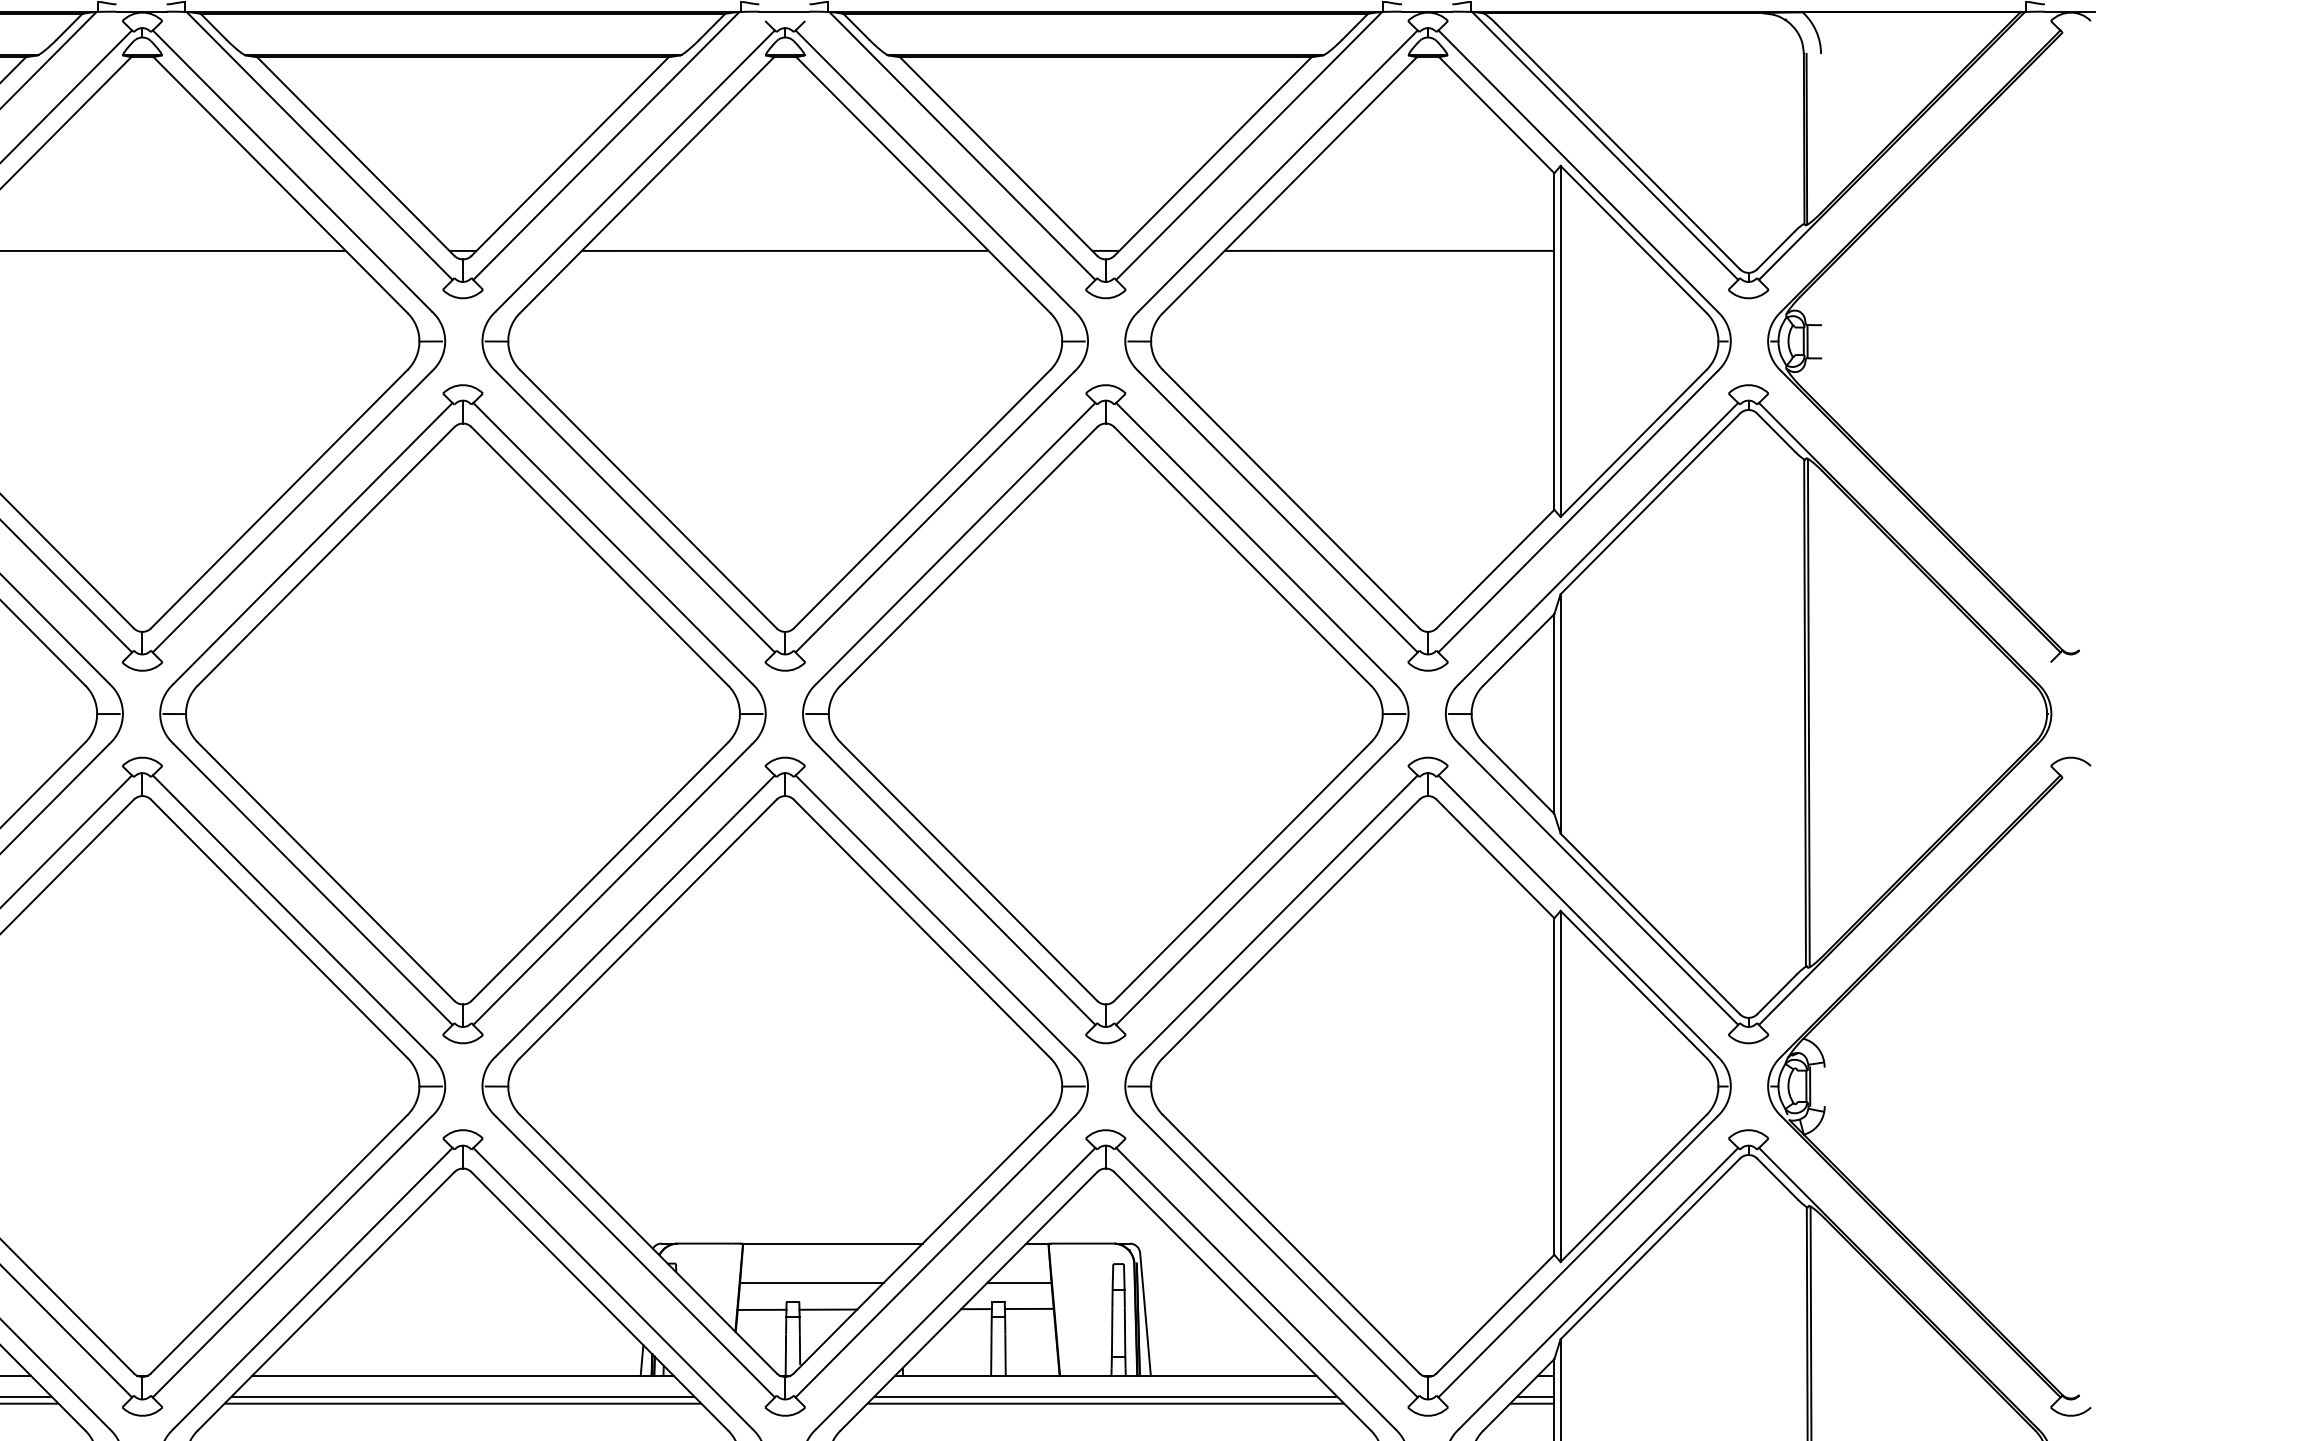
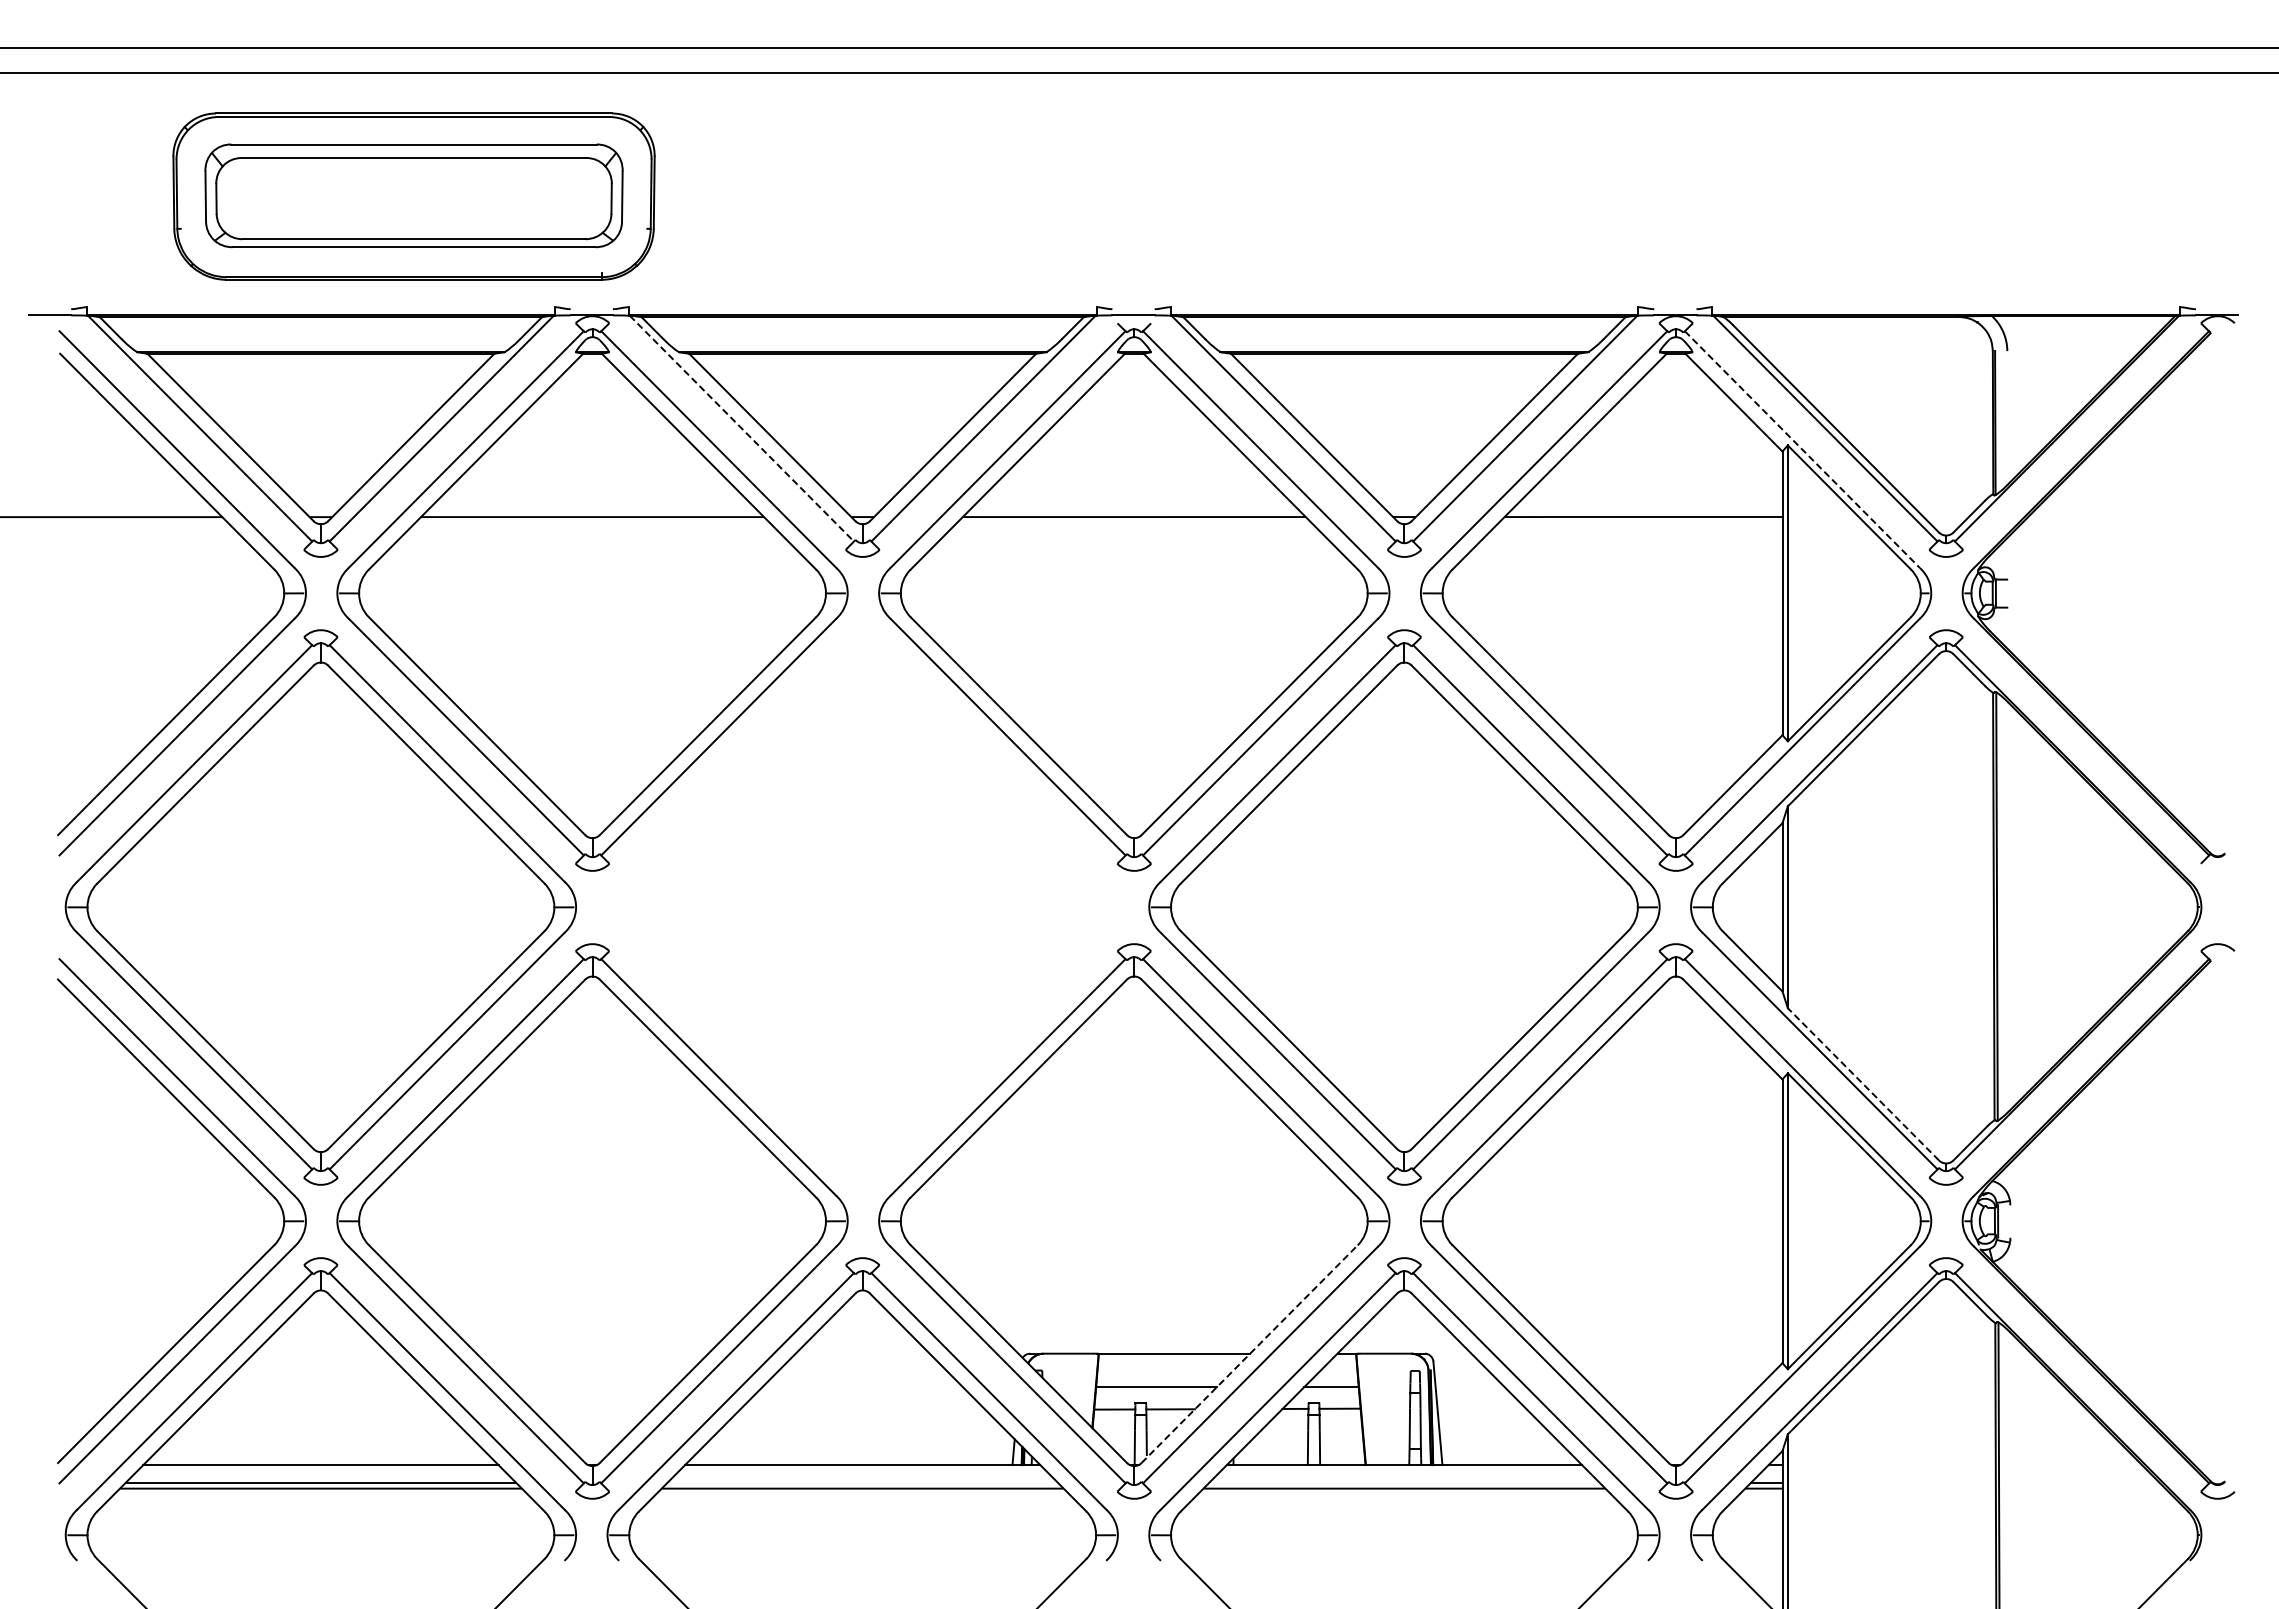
line: (320, 145) -> (742, 428), solid -> dashed
line: (1578, 170) -> (1802, 449), solid -> dashed
part: (462, 714) -> (862, 907), removed
line: (1650, 923) -> (1863, 1083), solid -> dashed
line: (923, 1243) -> (1250, 1353), solid -> dashed
line: (462, 1396) -> (862, 1482), removed
line: (1105, 1396) -> (1404, 1482), removed

